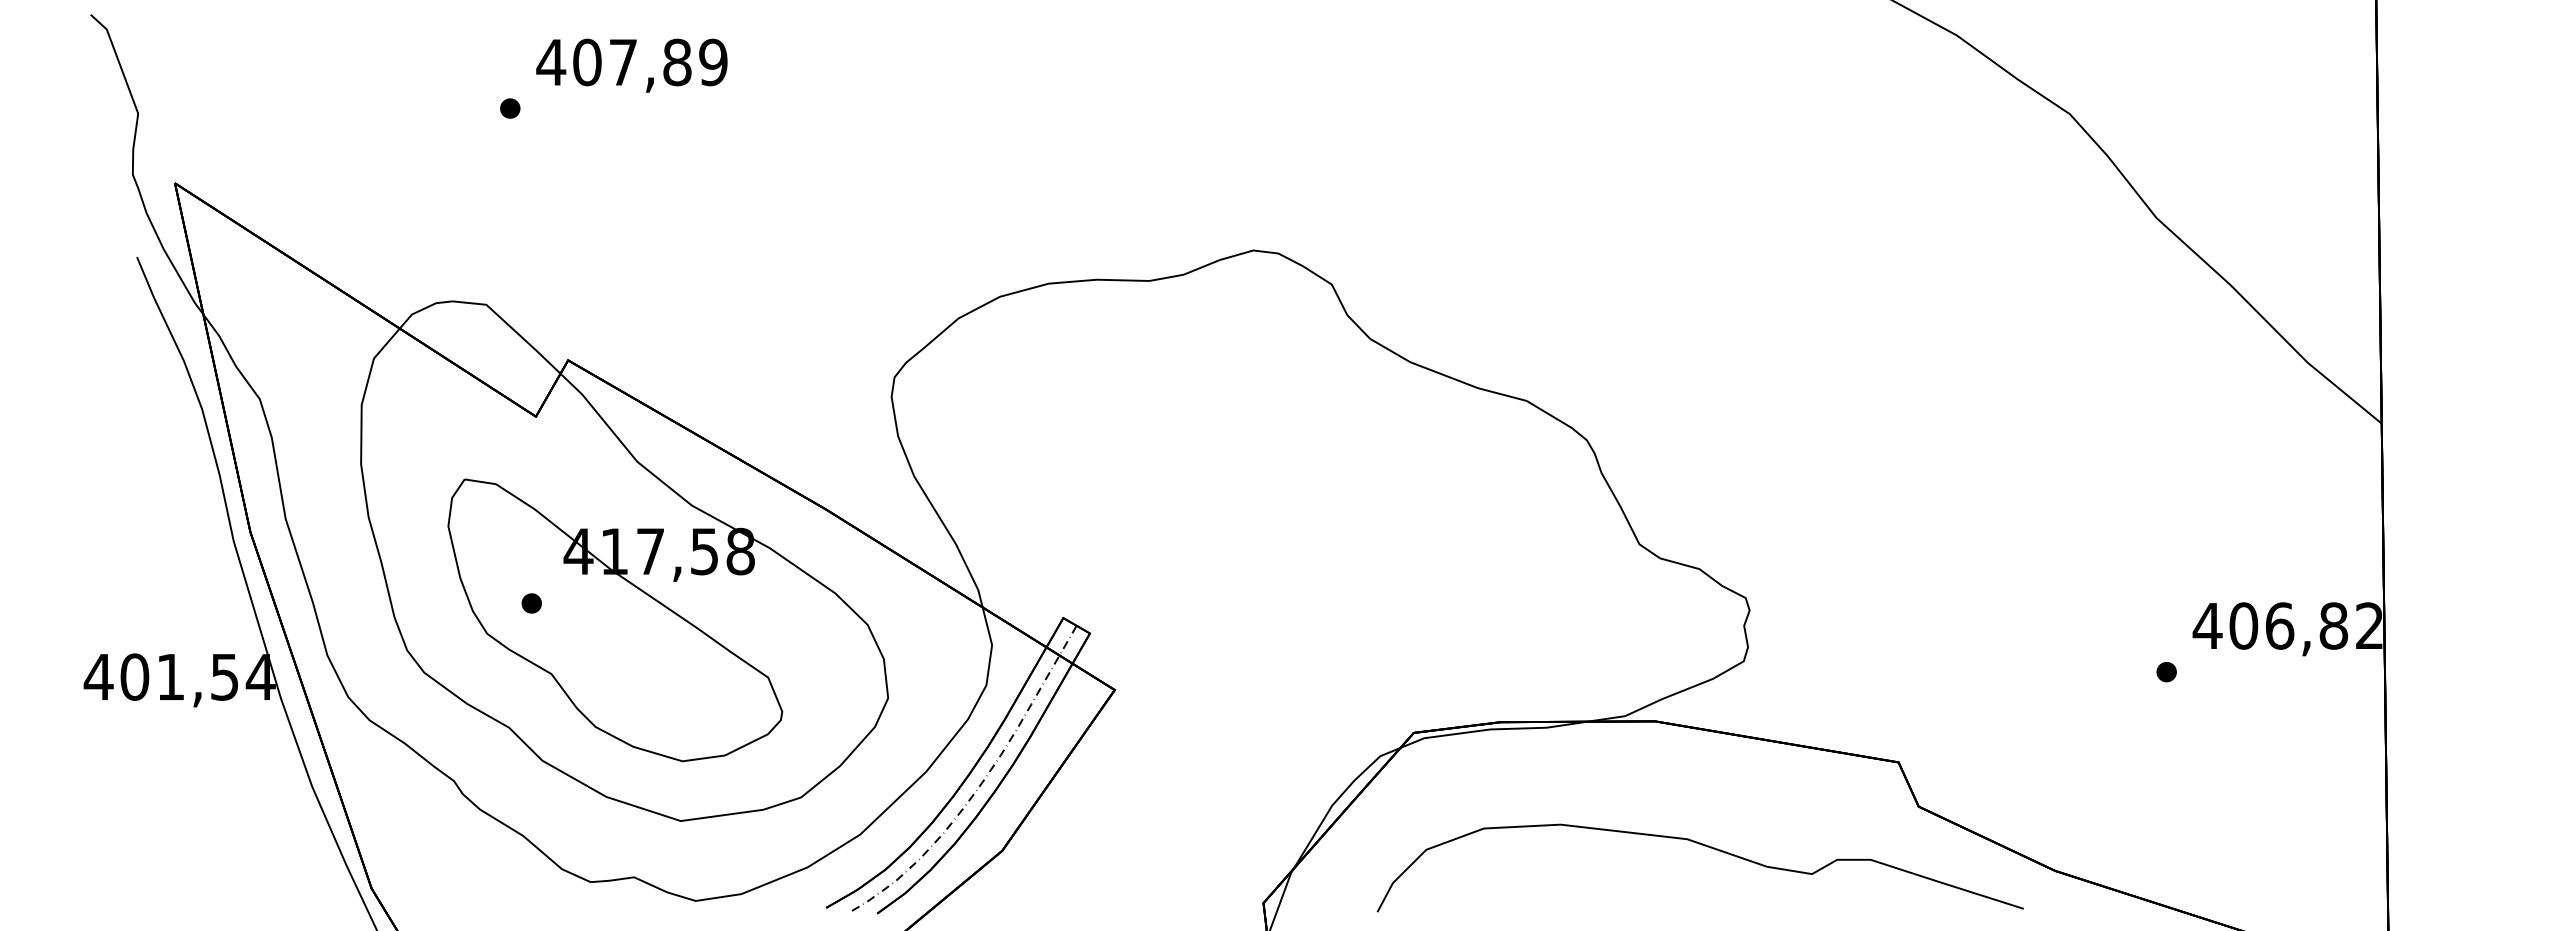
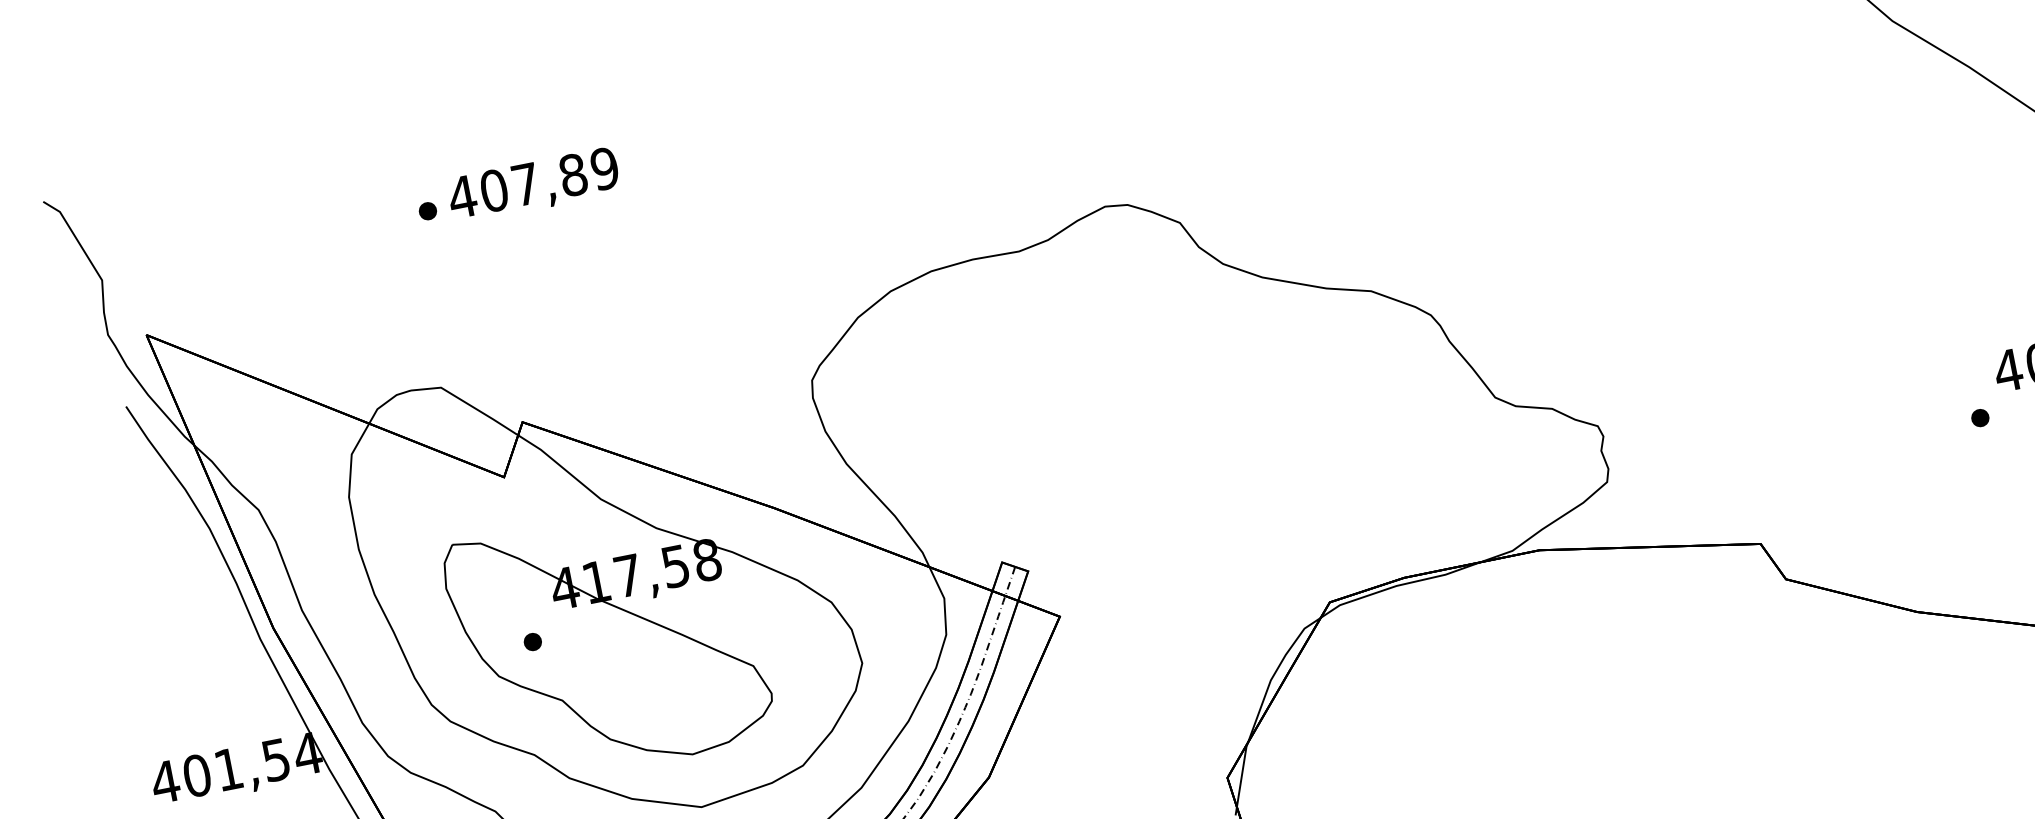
text: (631, 65) -> (533, 185), moved
curve: (1707, 847) -> (1607, 651), removed

